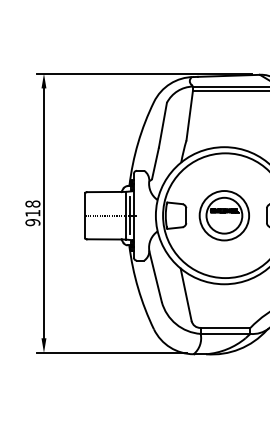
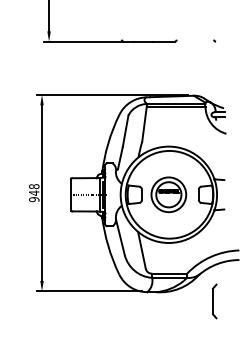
text: (33, 212) -> (34, 192), 918 -> 948

